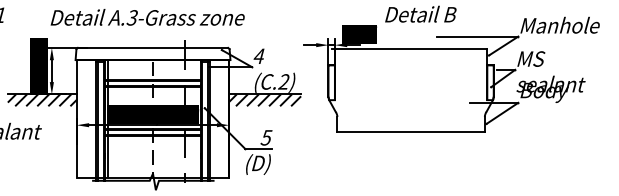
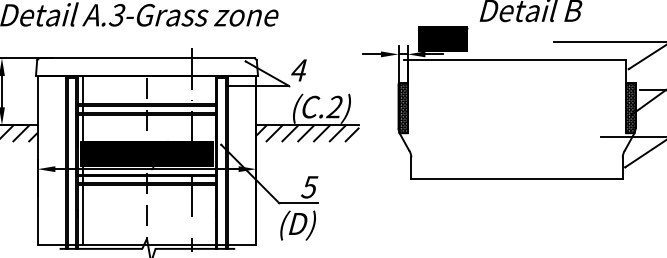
hatch: (331, 82) -> (402, 107), added
hatch: (490, 82) -> (630, 107), added

